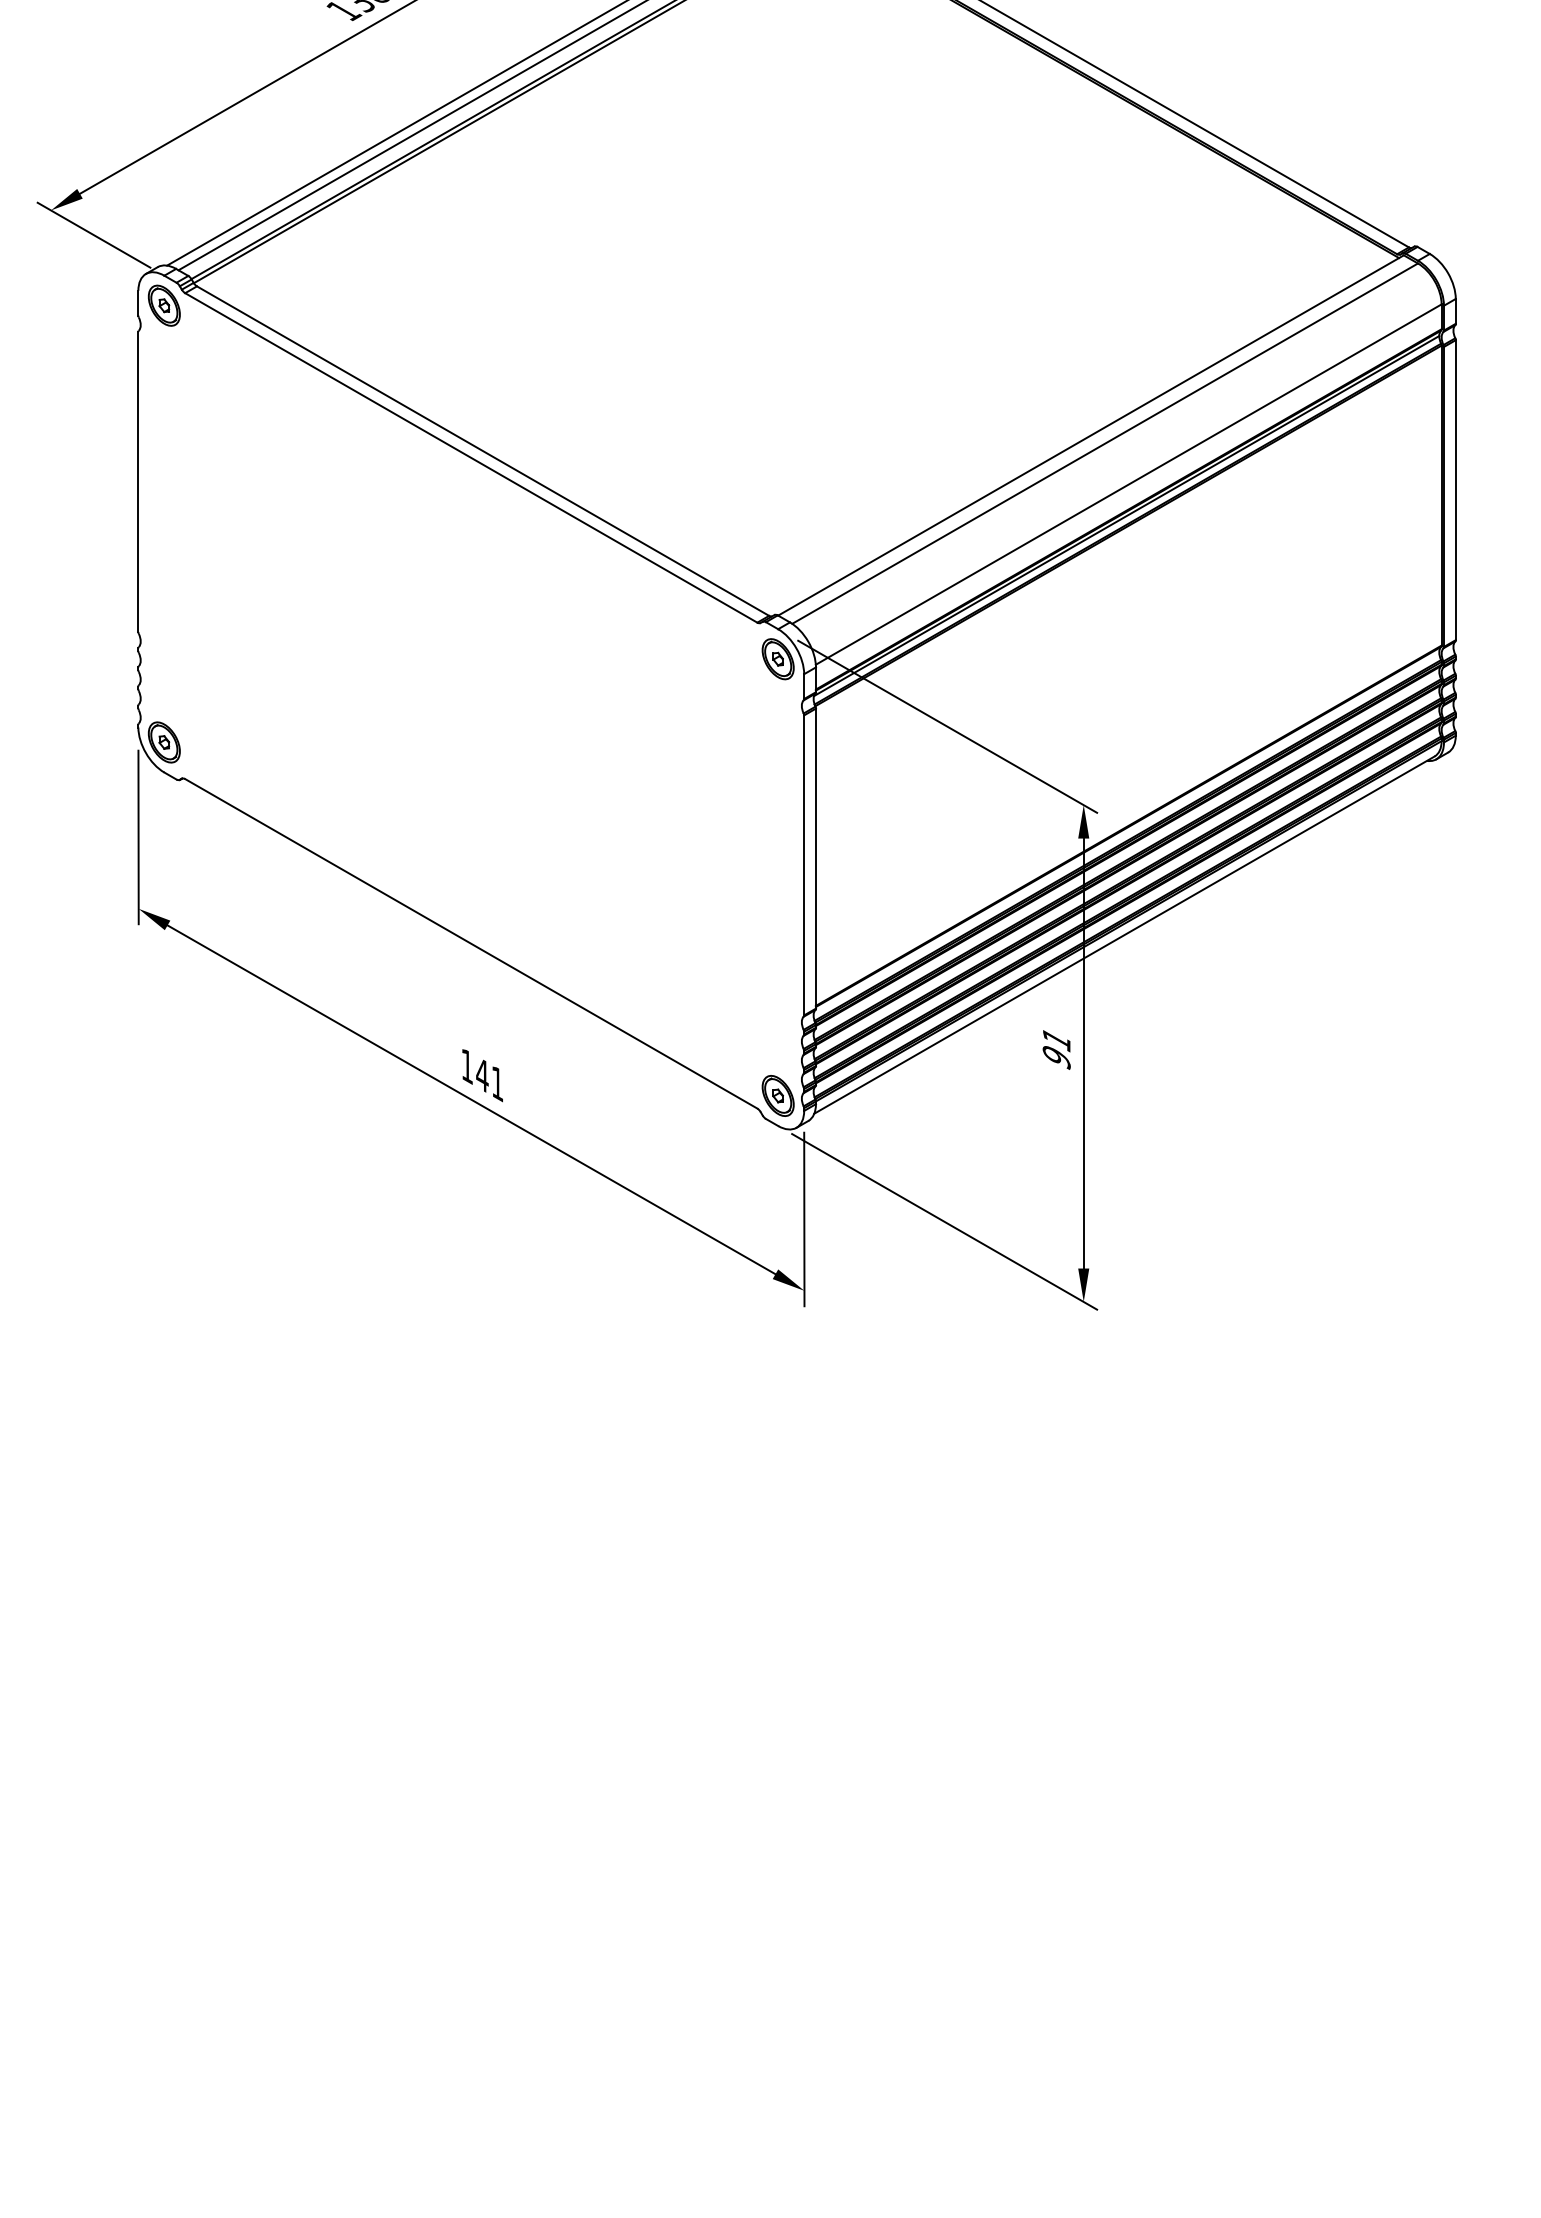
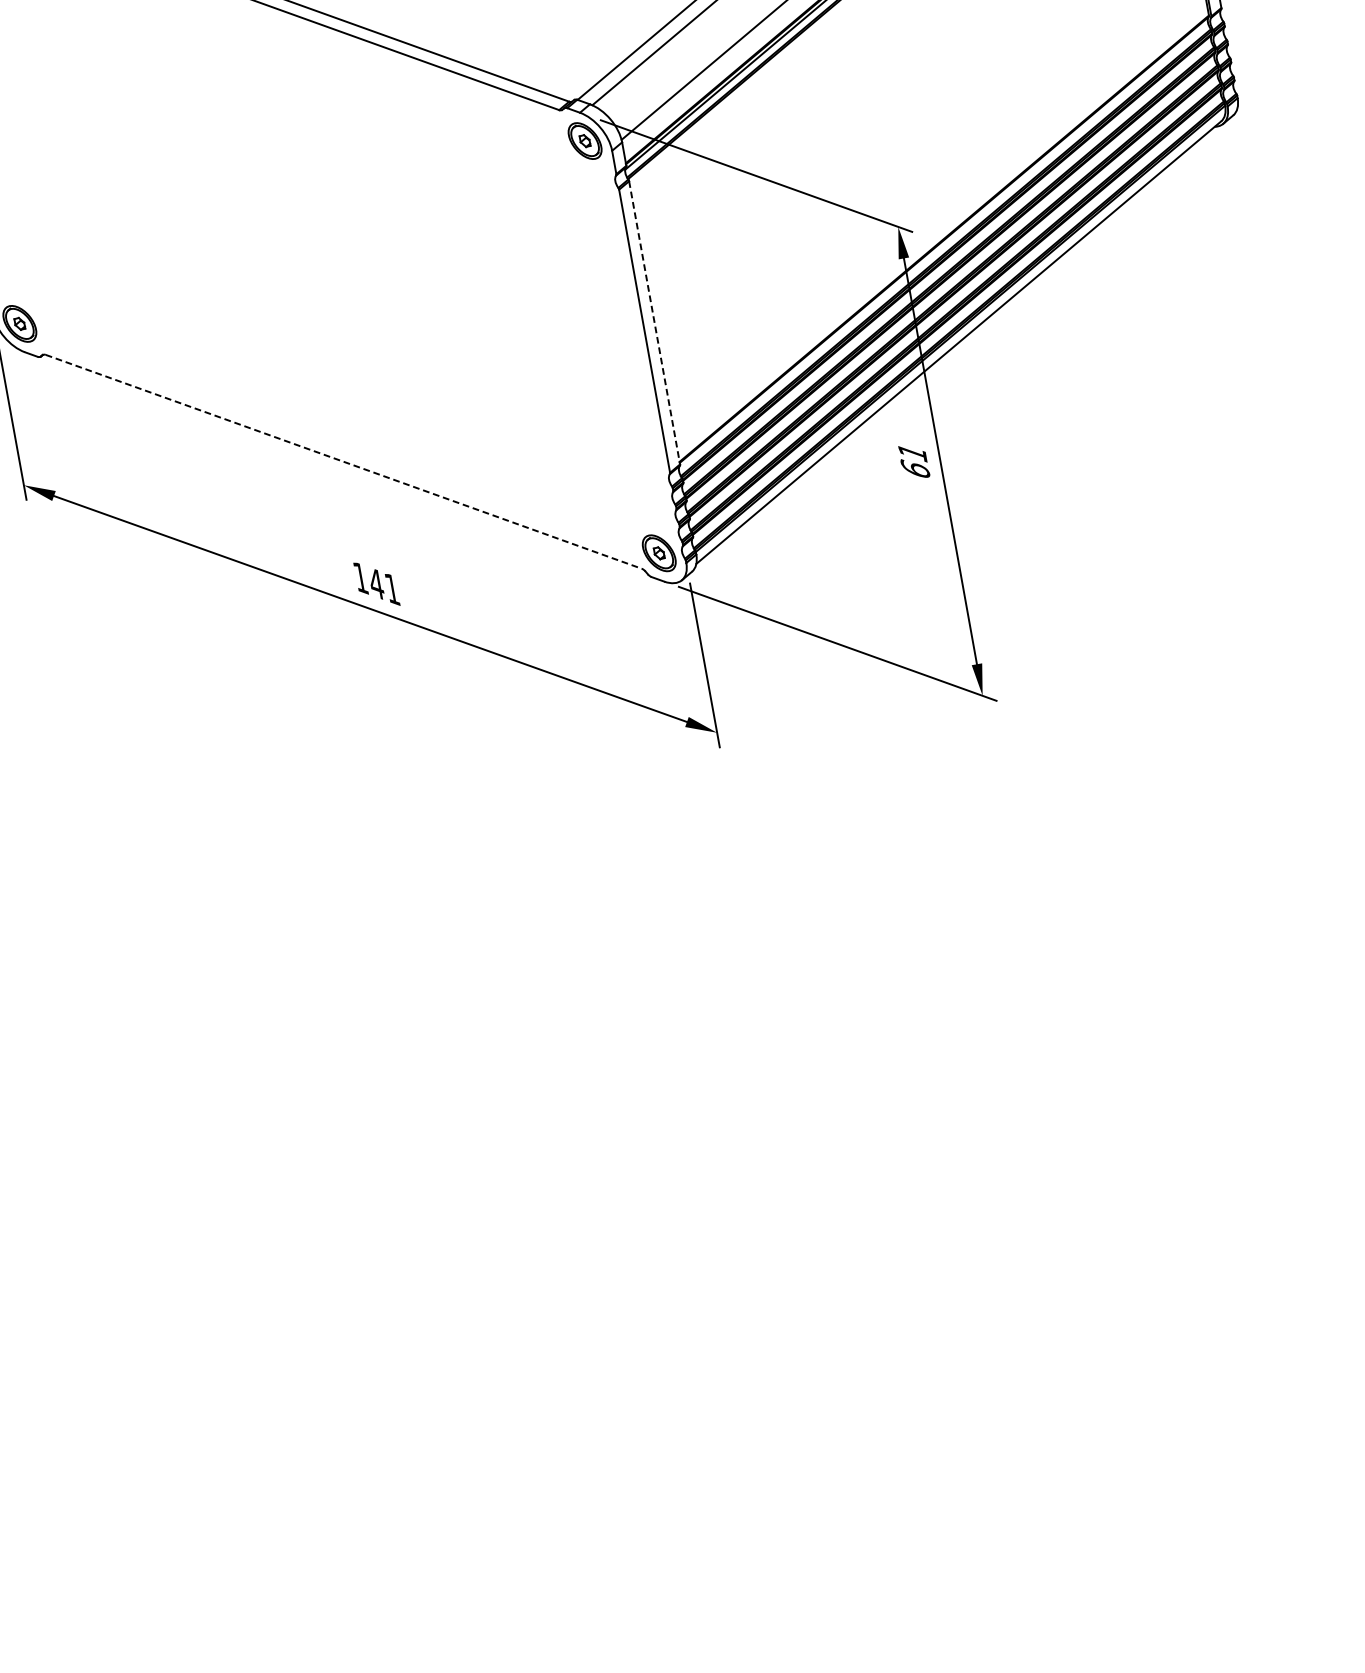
line: (815, 858) -> (654, 322), solid -> dashed
line: (471, 944) -> (344, 462), solid -> dashed
text: (1056, 1056) -> (915, 468), 91 -> 61

